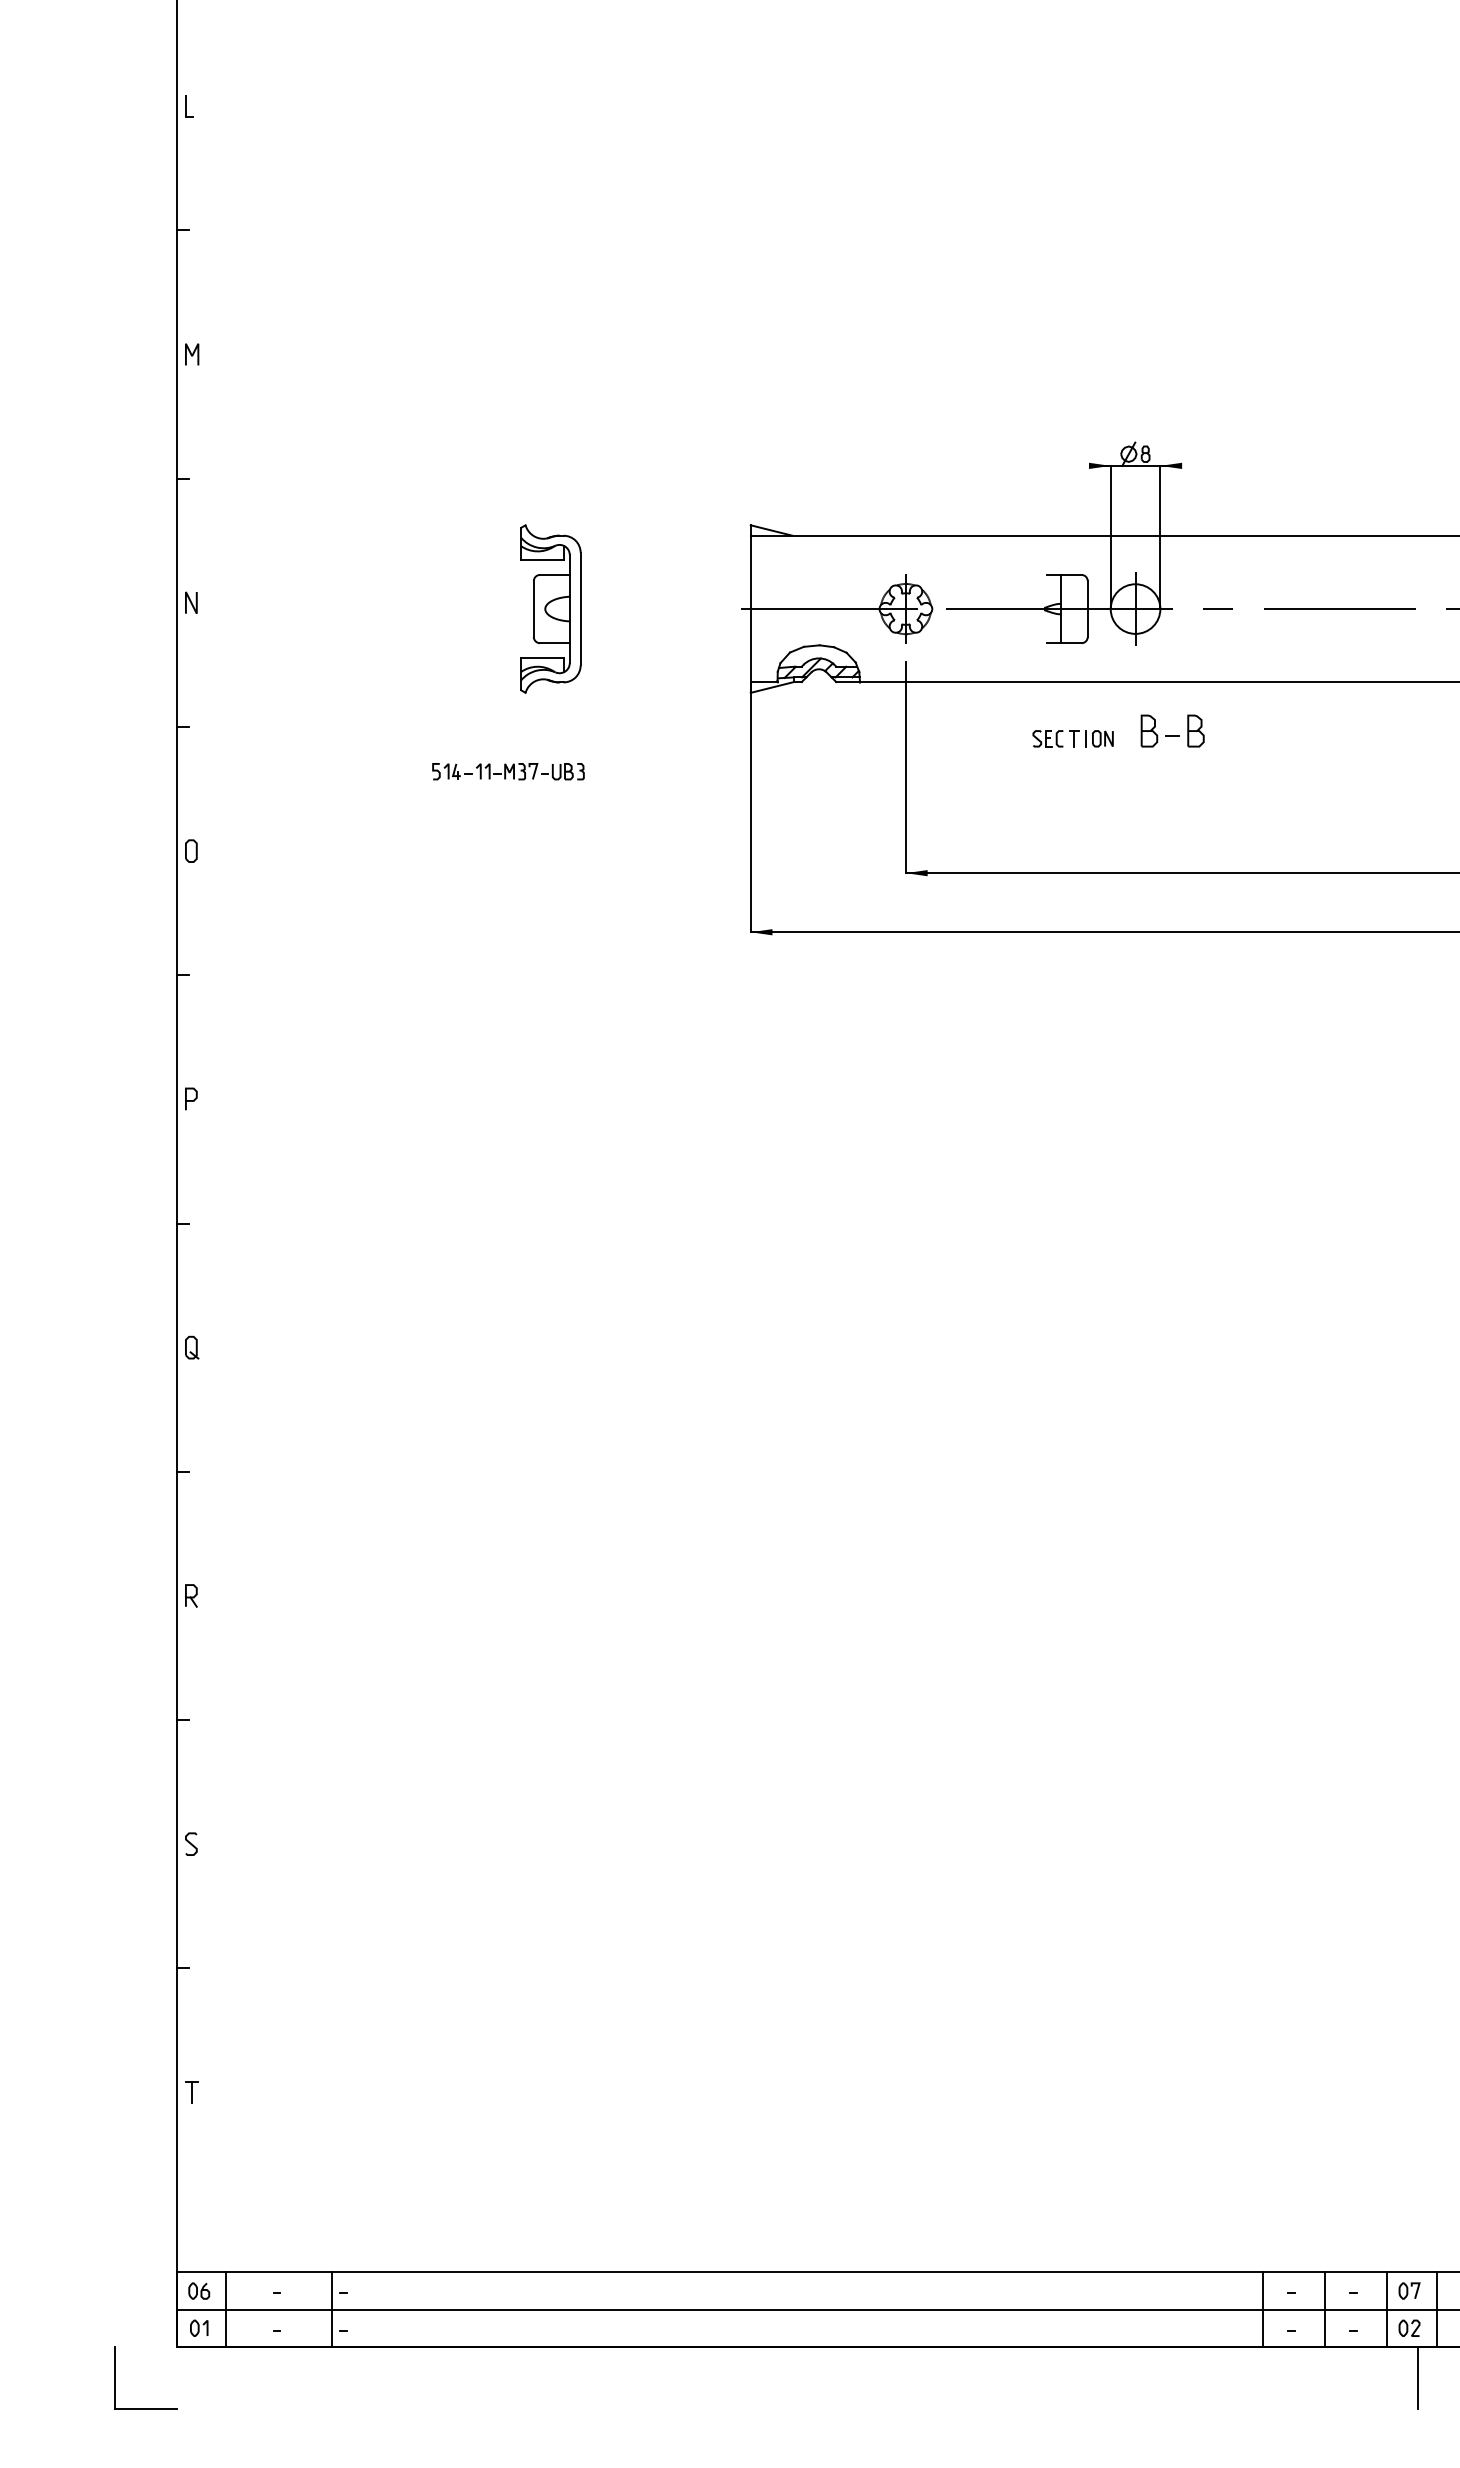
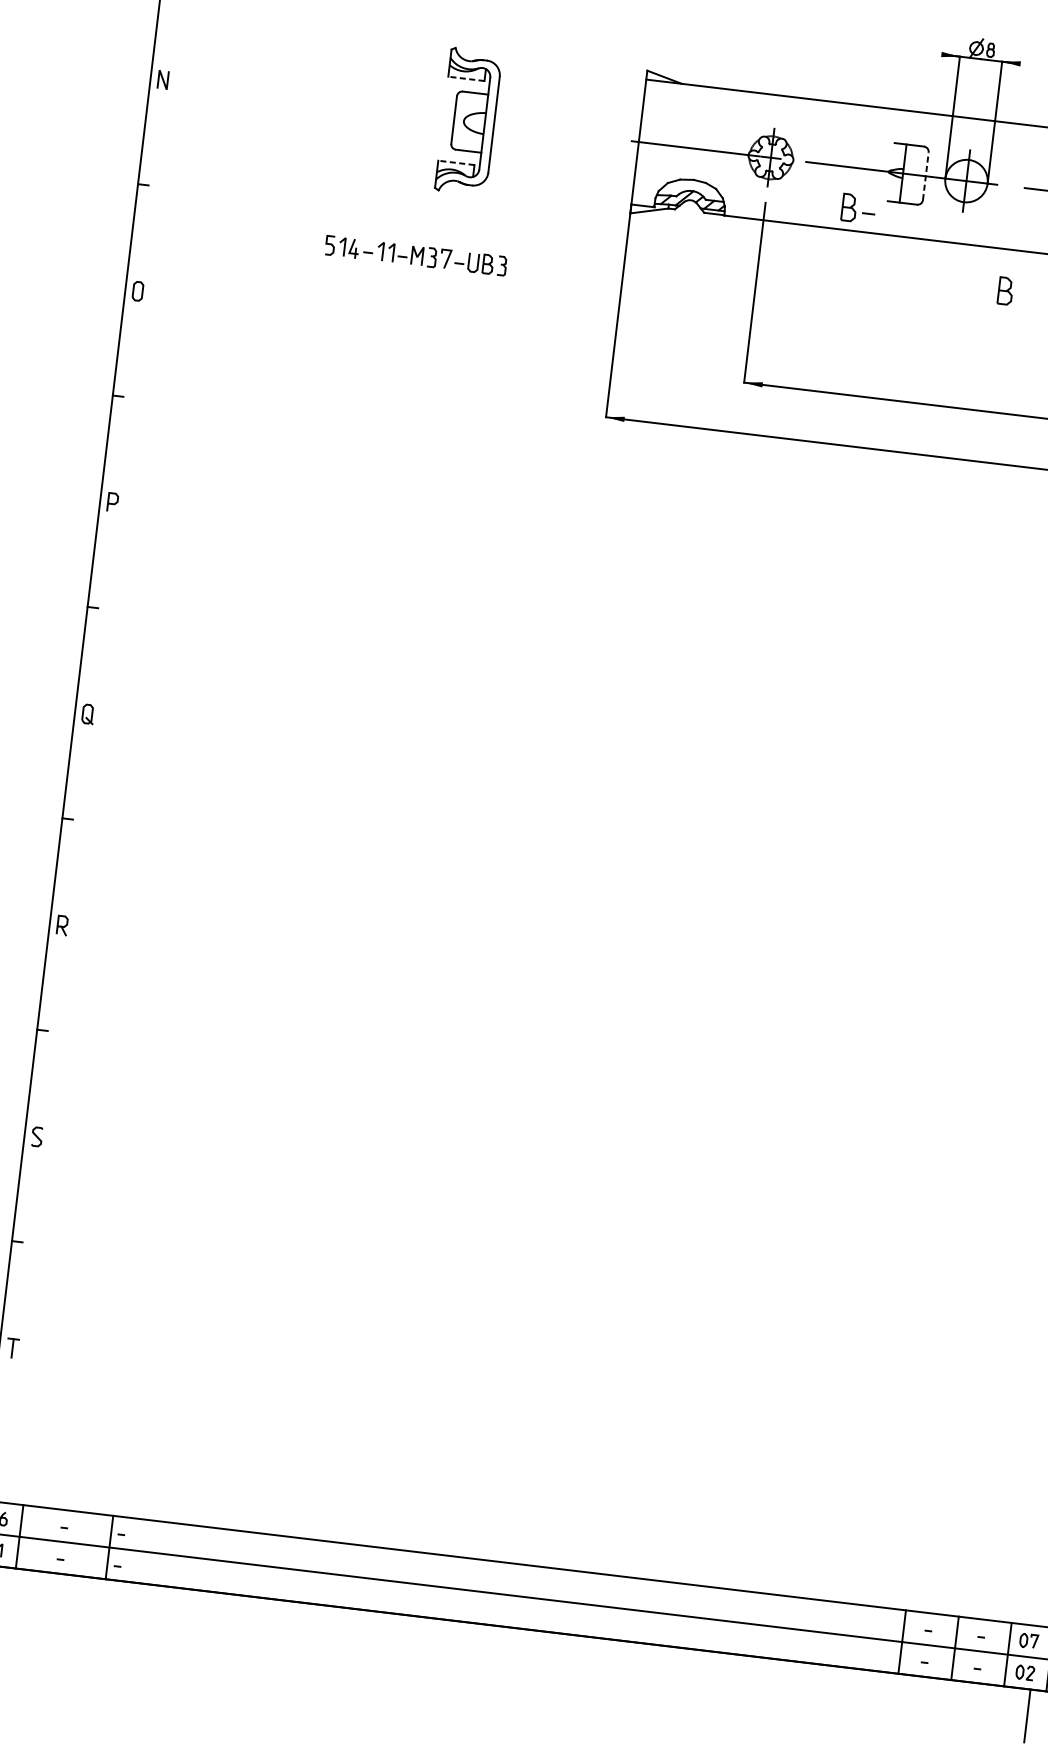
line: (541, 559) -> (465, 78), solid -> dashed
line: (1087, 609) -> (925, 176), solid -> dashed
line: (541, 658) -> (455, 162), solid -> dashed
part: (1159, 730) -> (857, 208), moved
part: (1072, 738) -> (899, 284), removed
part: (508, 771) -> (416, 255), size x1.4

